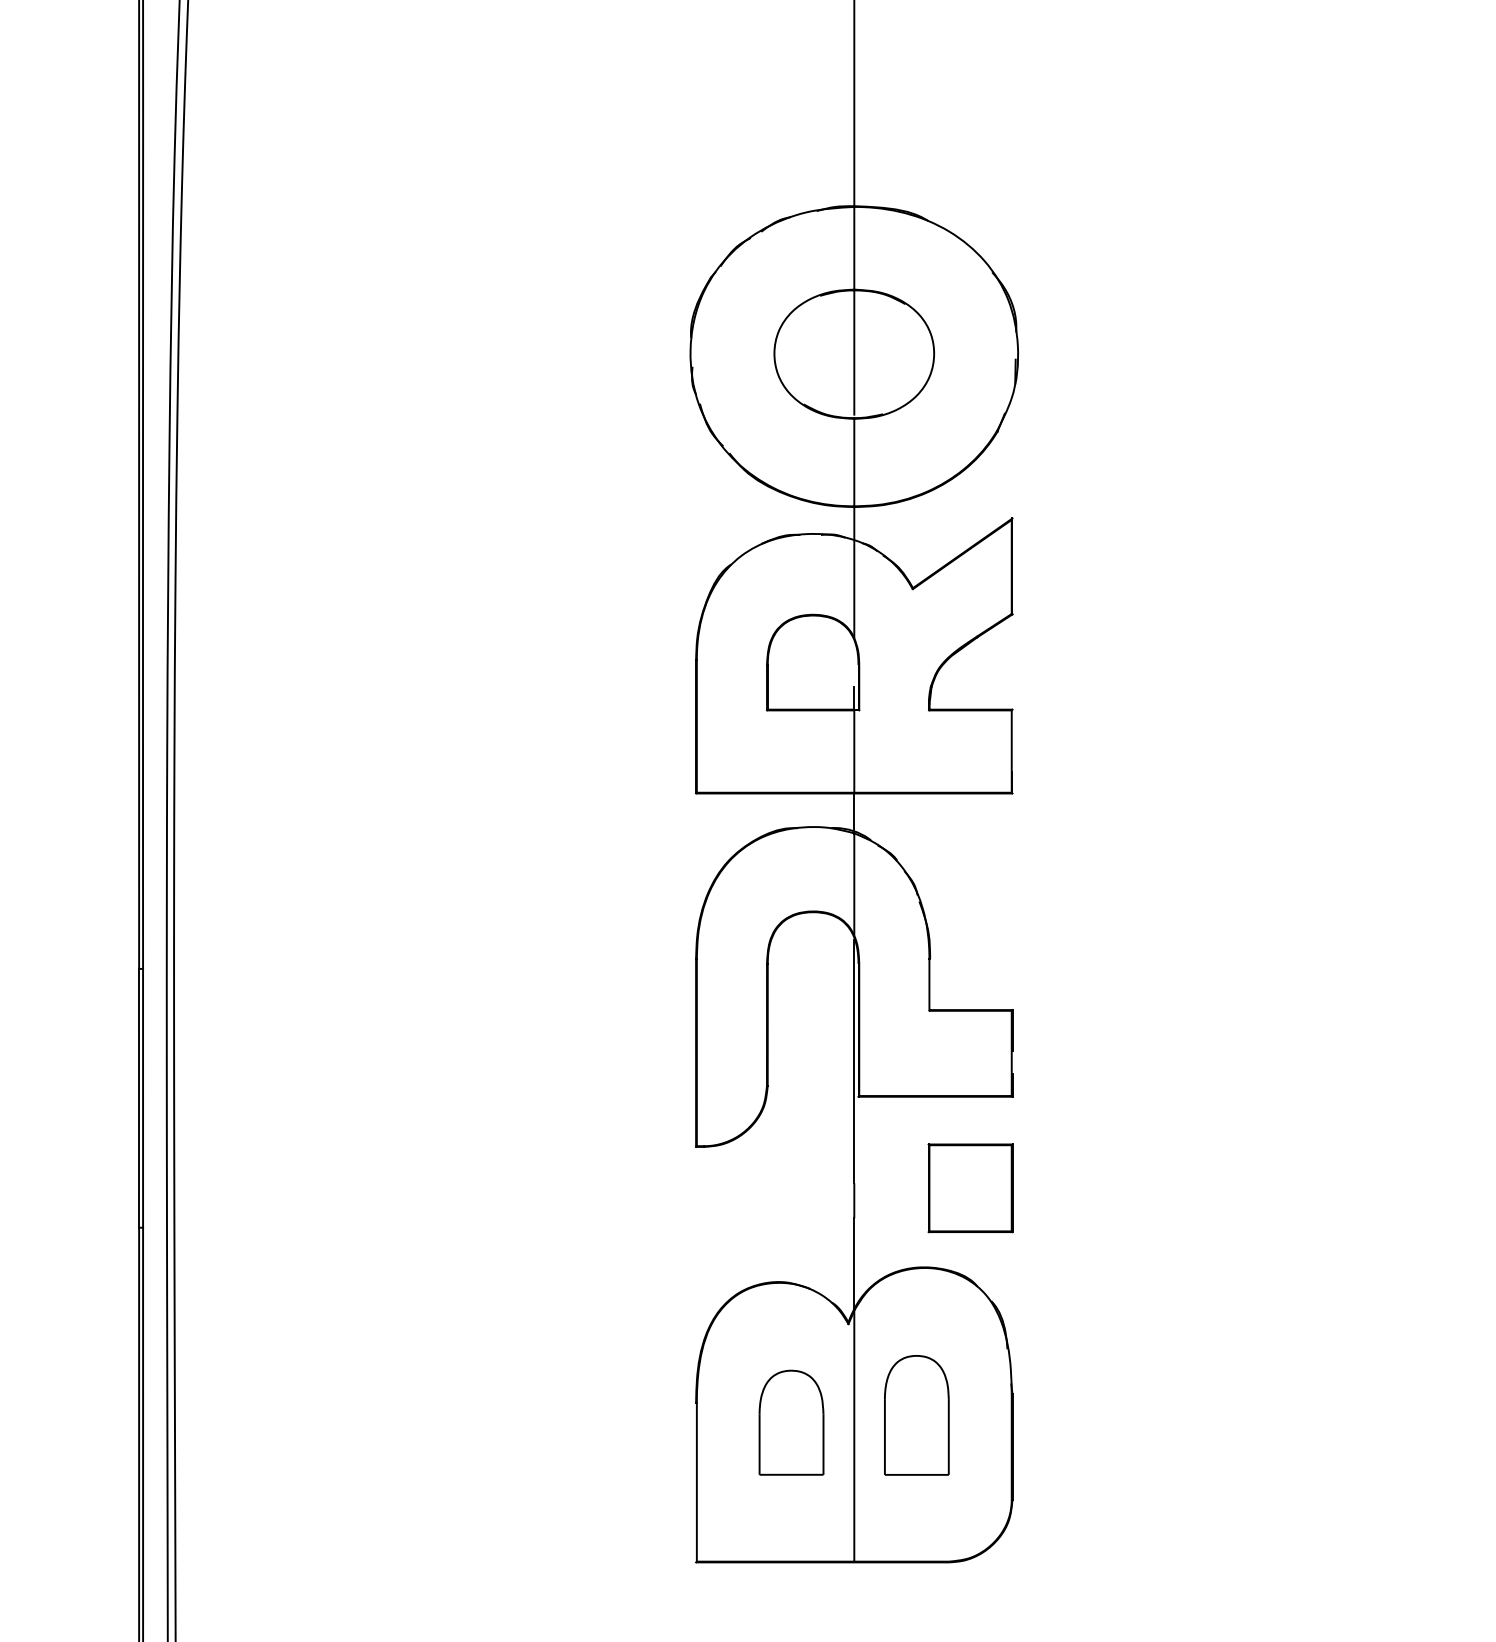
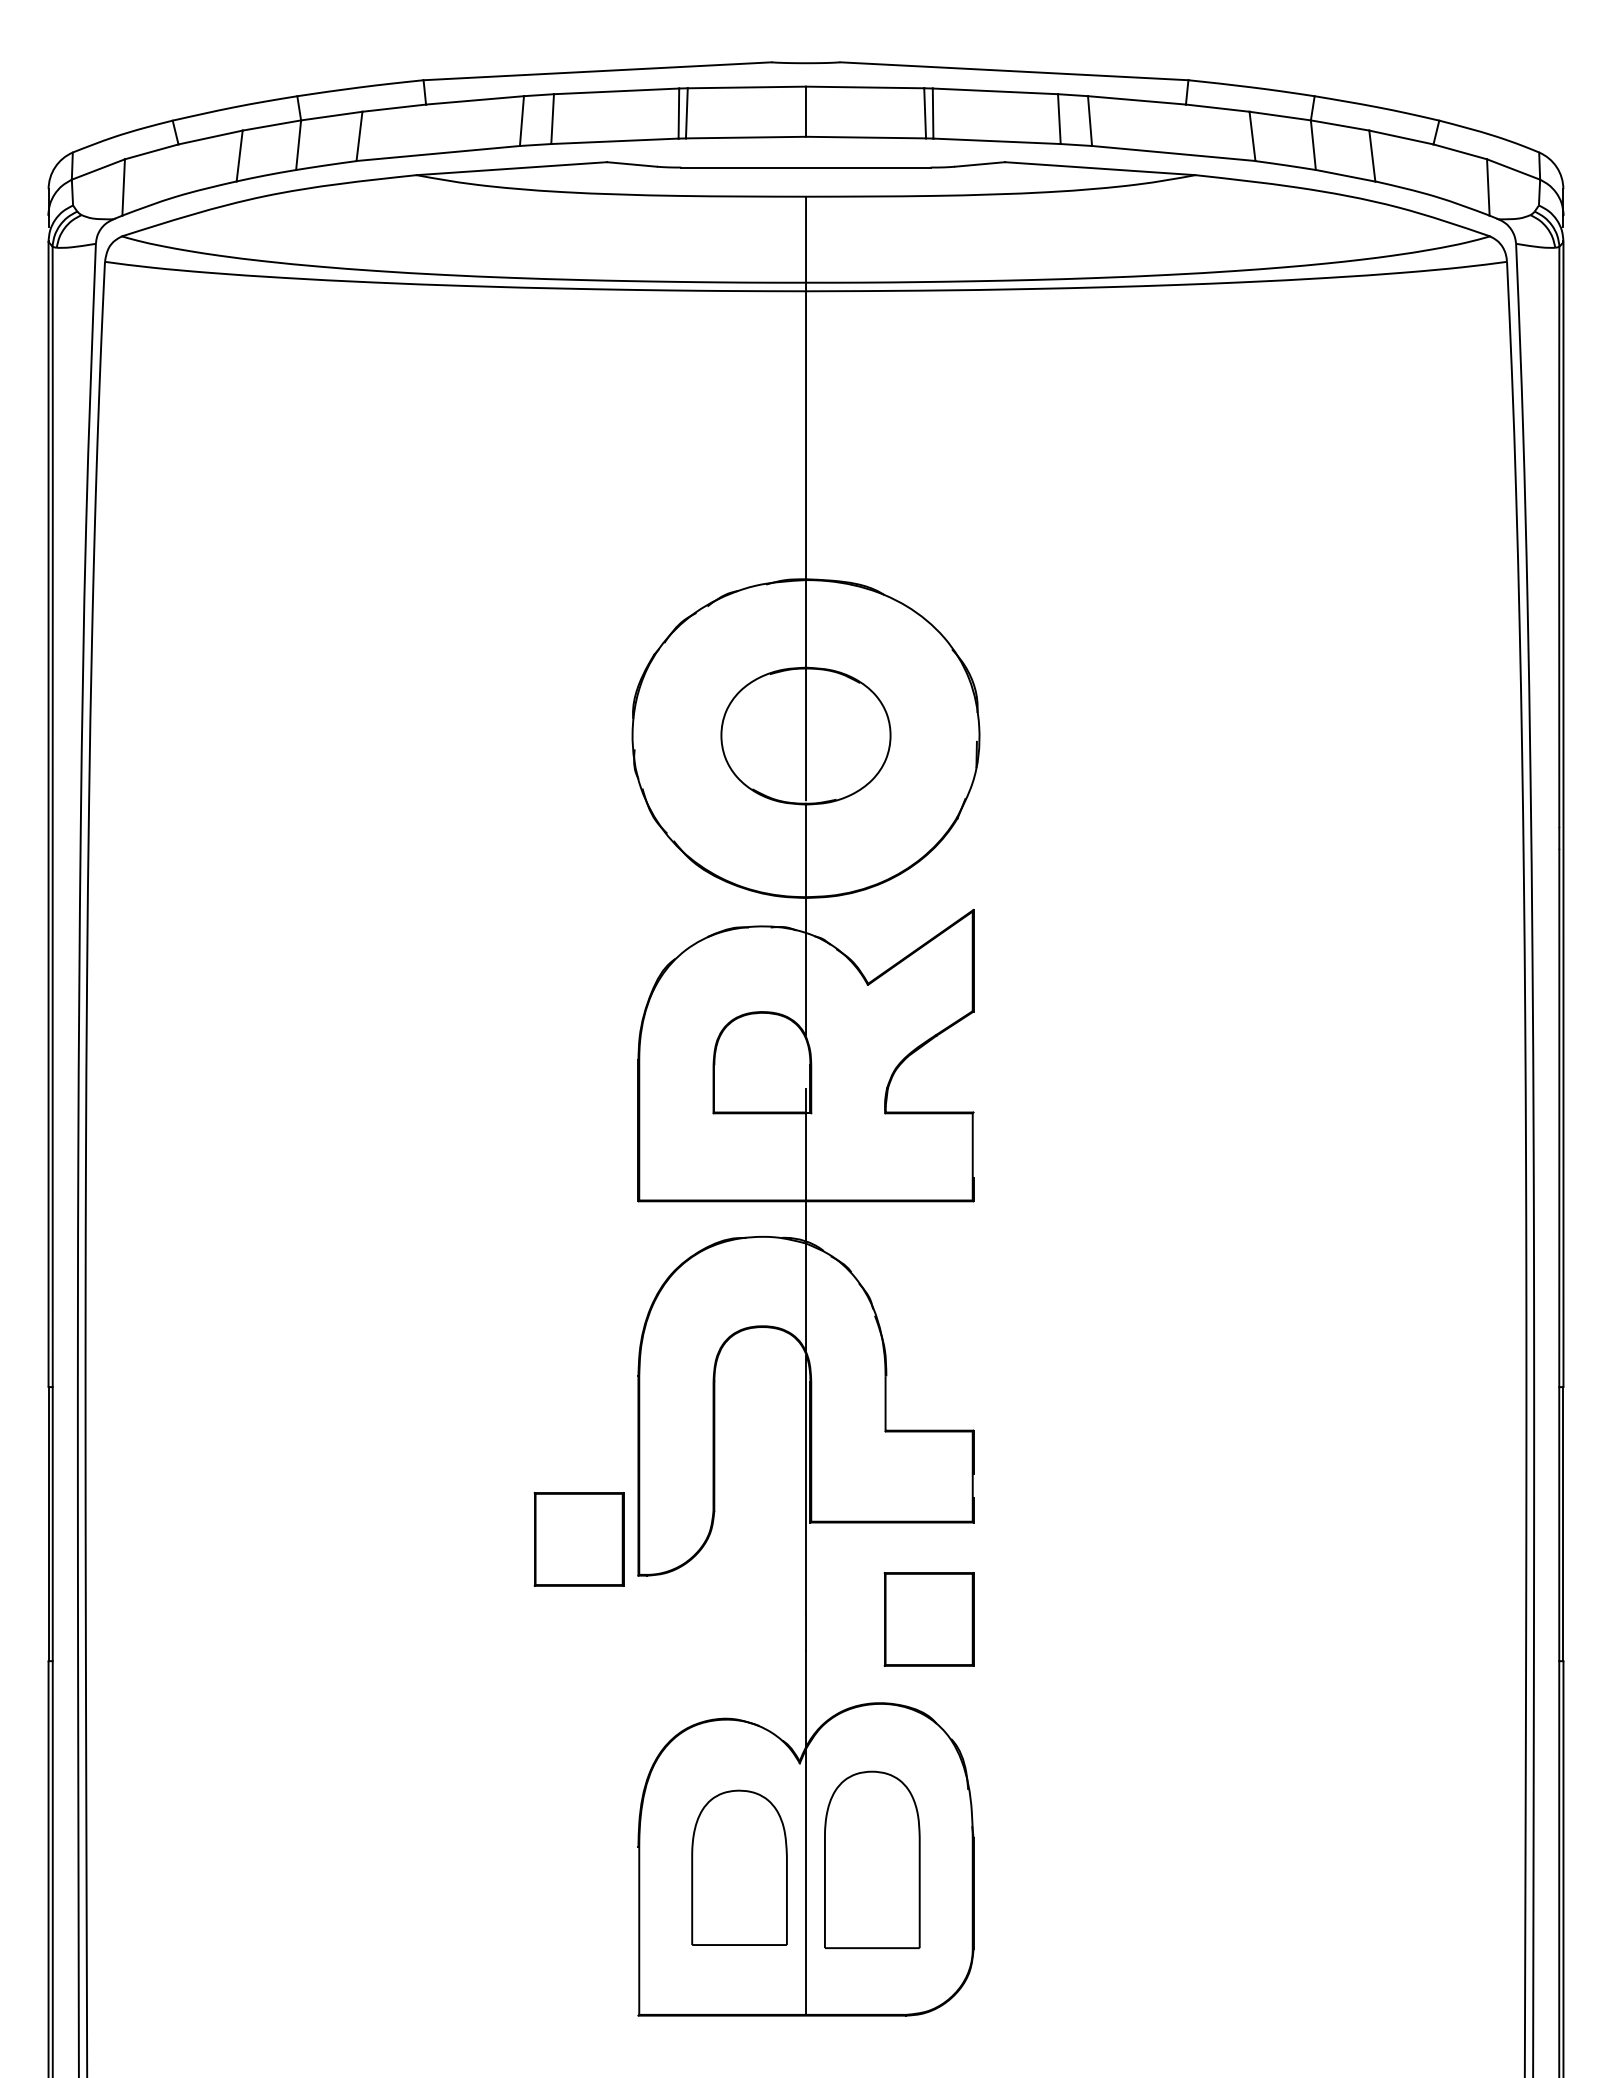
part: (639, 1112) -> (578, 1539), added
part: (916, 1414) -> (871, 1859), size x1.4
part: (791, 1422) -> (739, 1867), size x1.4

